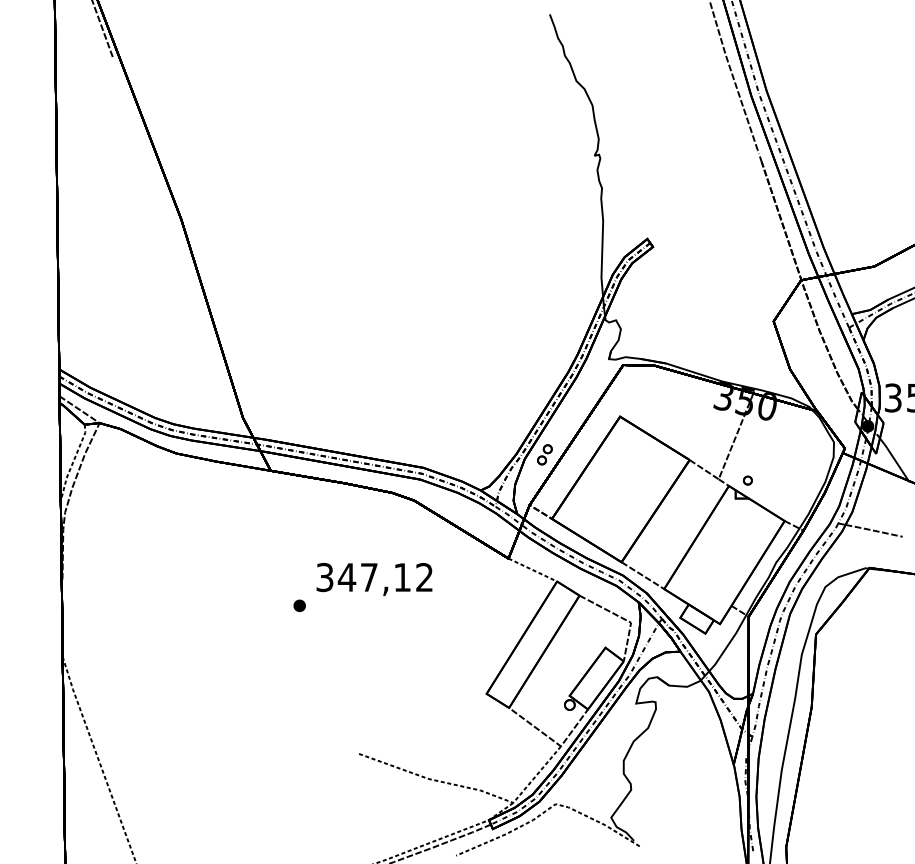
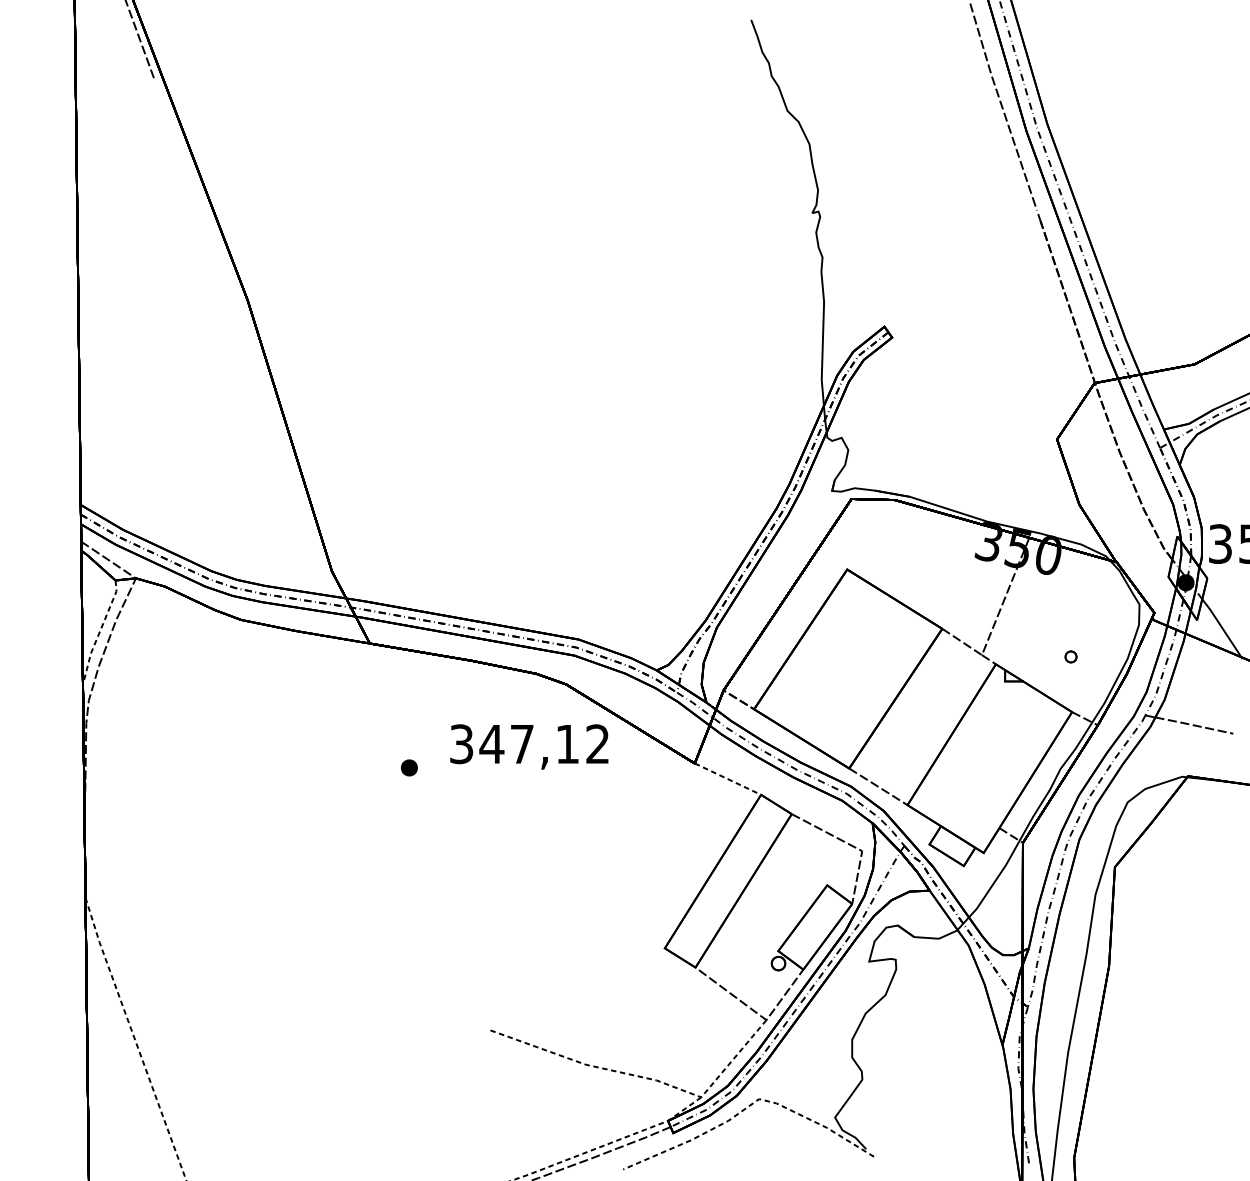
part: (544, 454) -> (743, 621), removed
part: (747, 480) -> (1070, 656), moved
text: (374, 579) -> (529, 746), moved
part: (299, 605) -> (409, 767), moved

